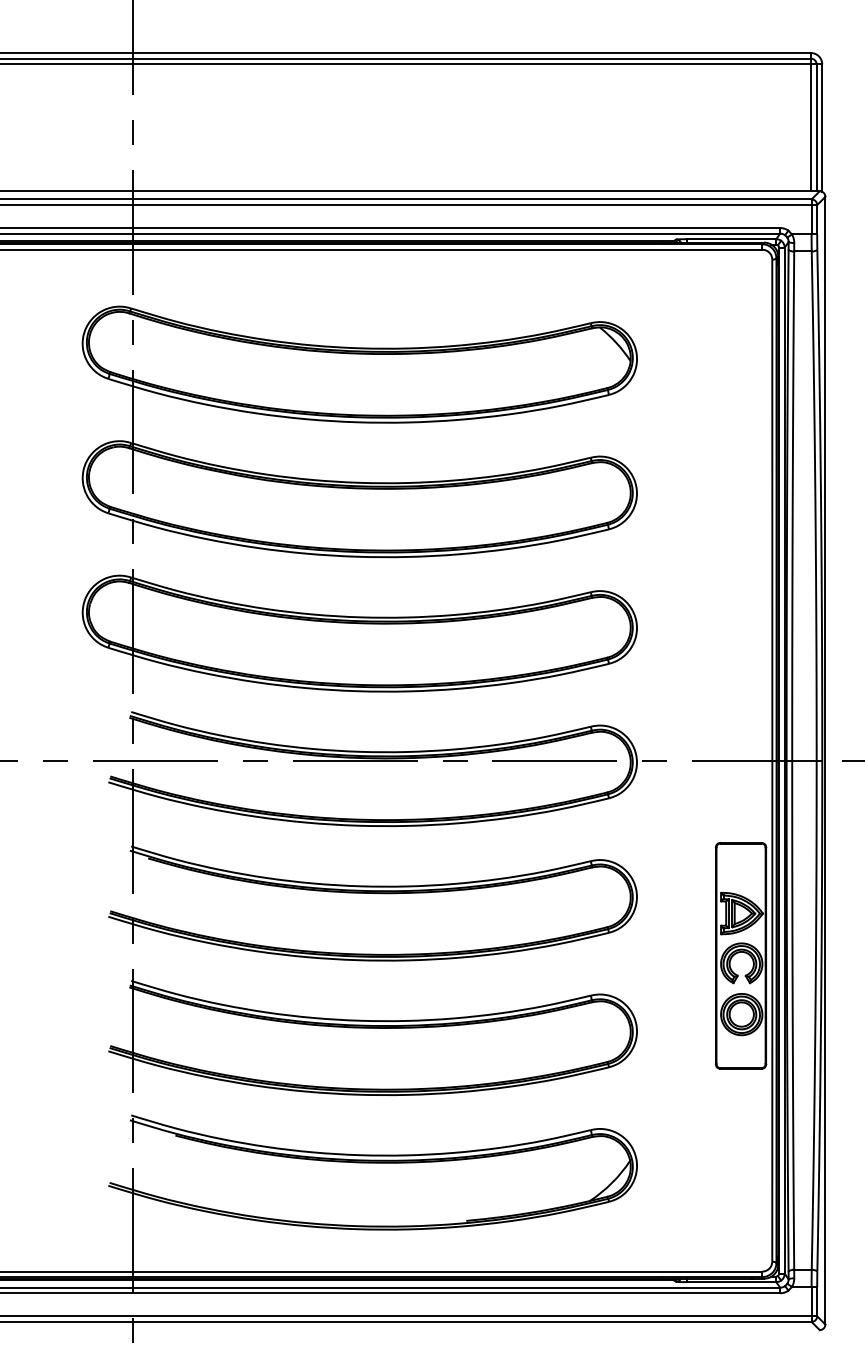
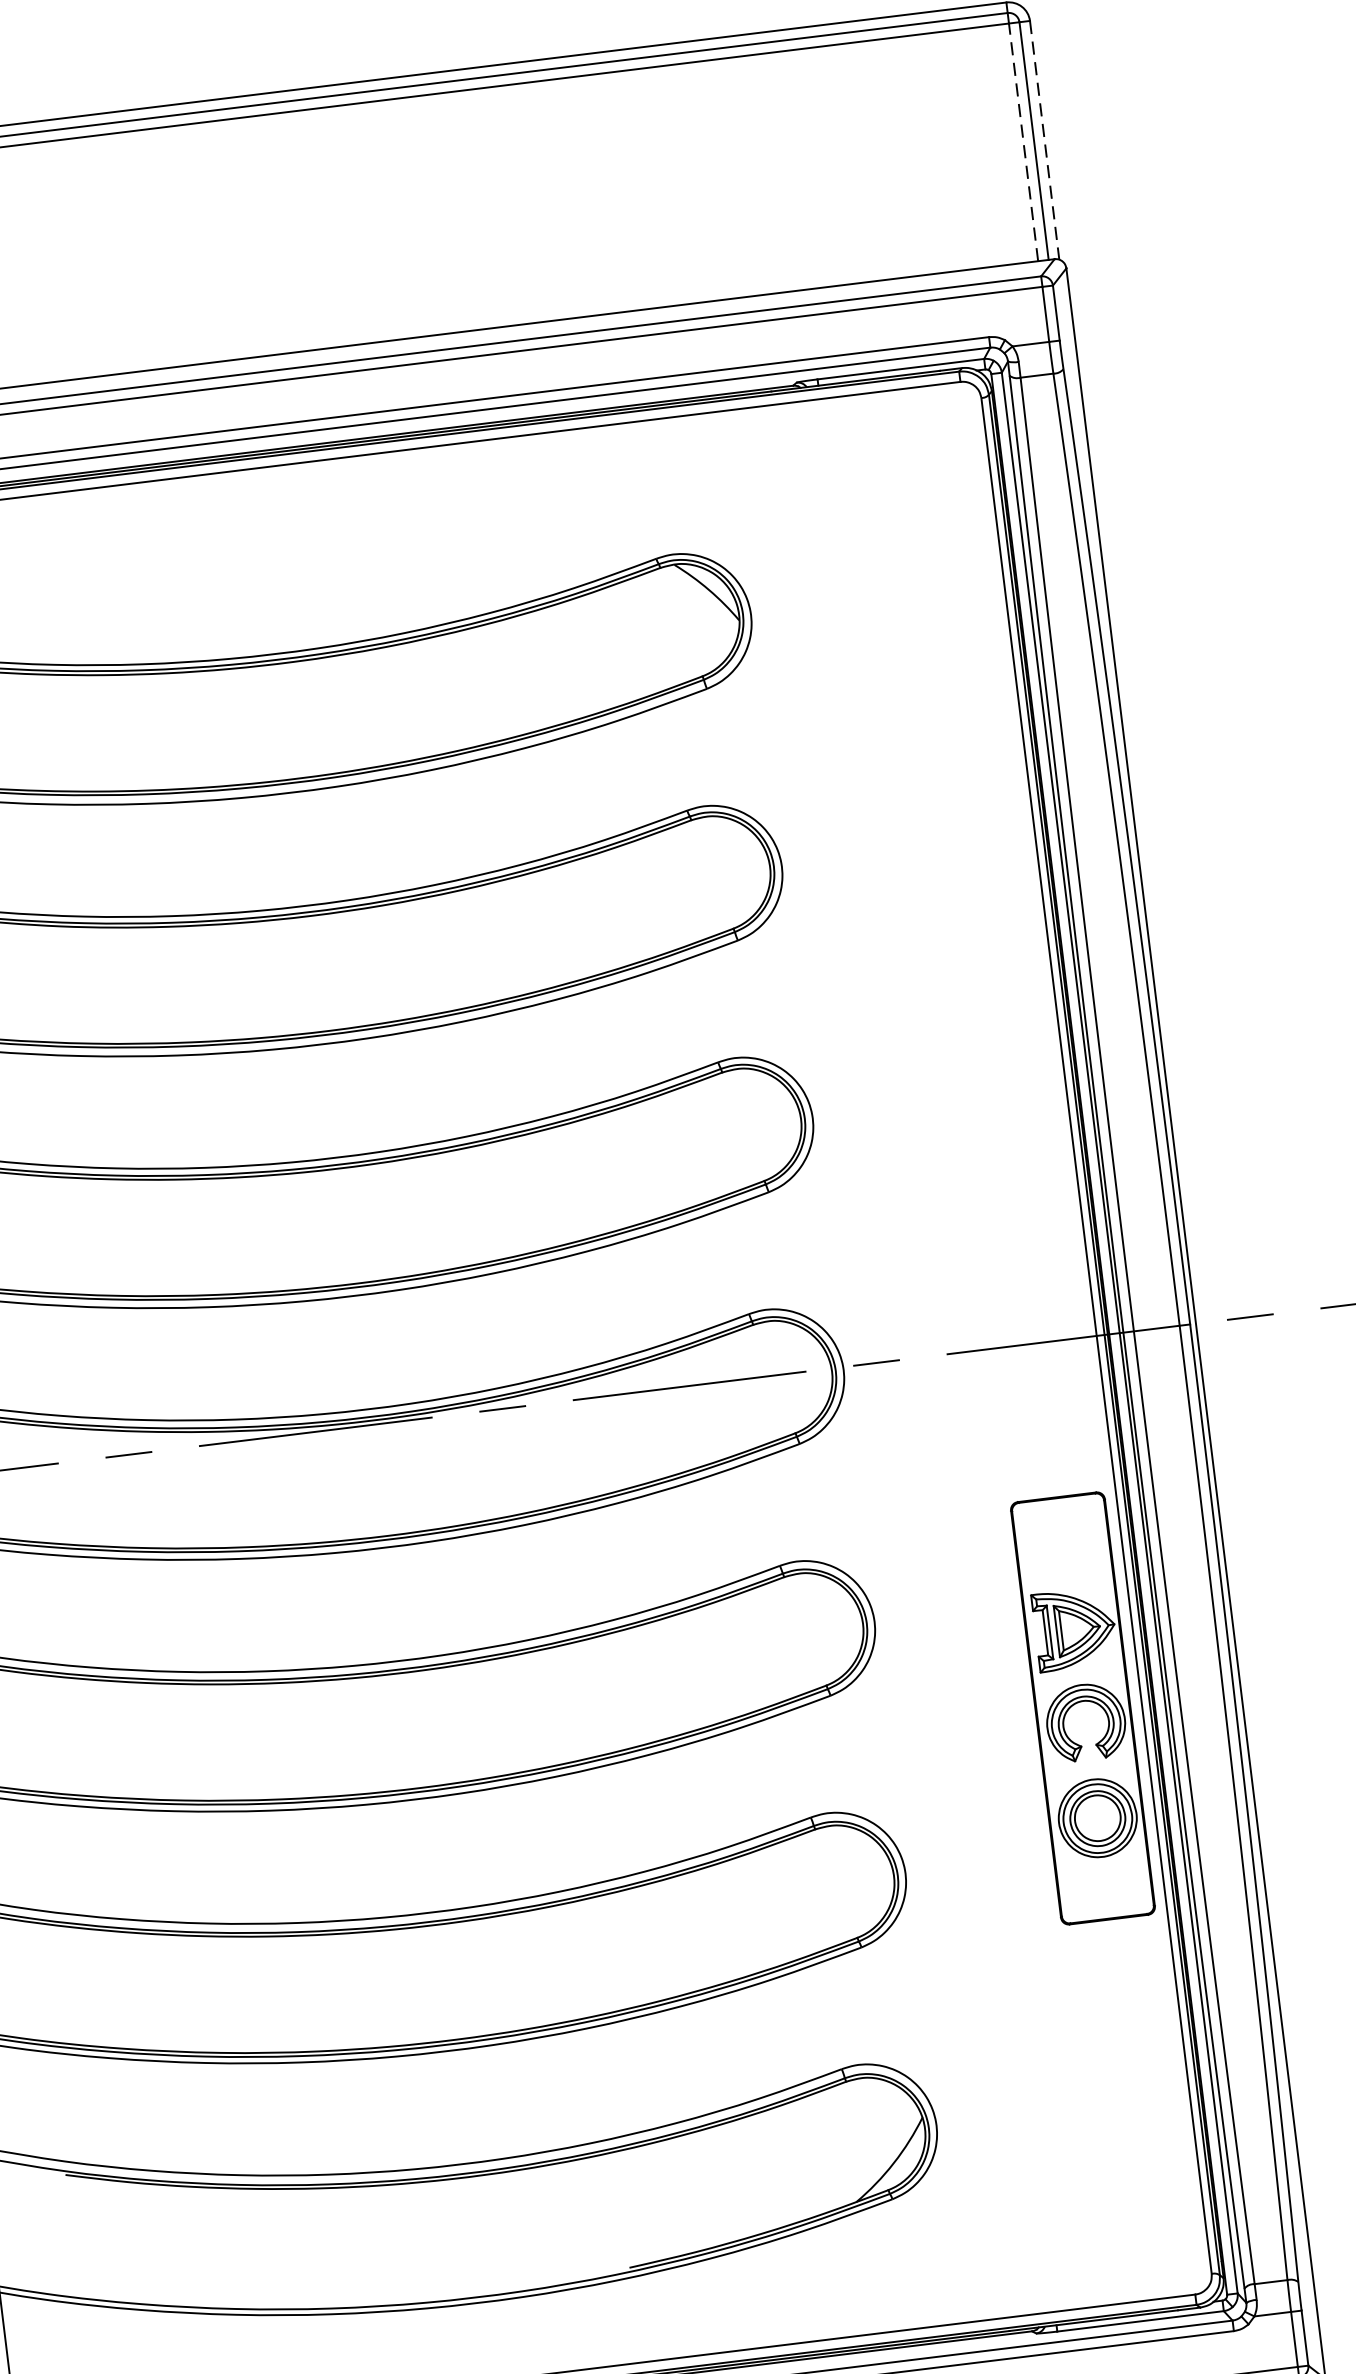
line: (810, 127) -> (1022, 141), solid -> dashed
line: (822, 128) -> (1045, 141), solid -> dashed

